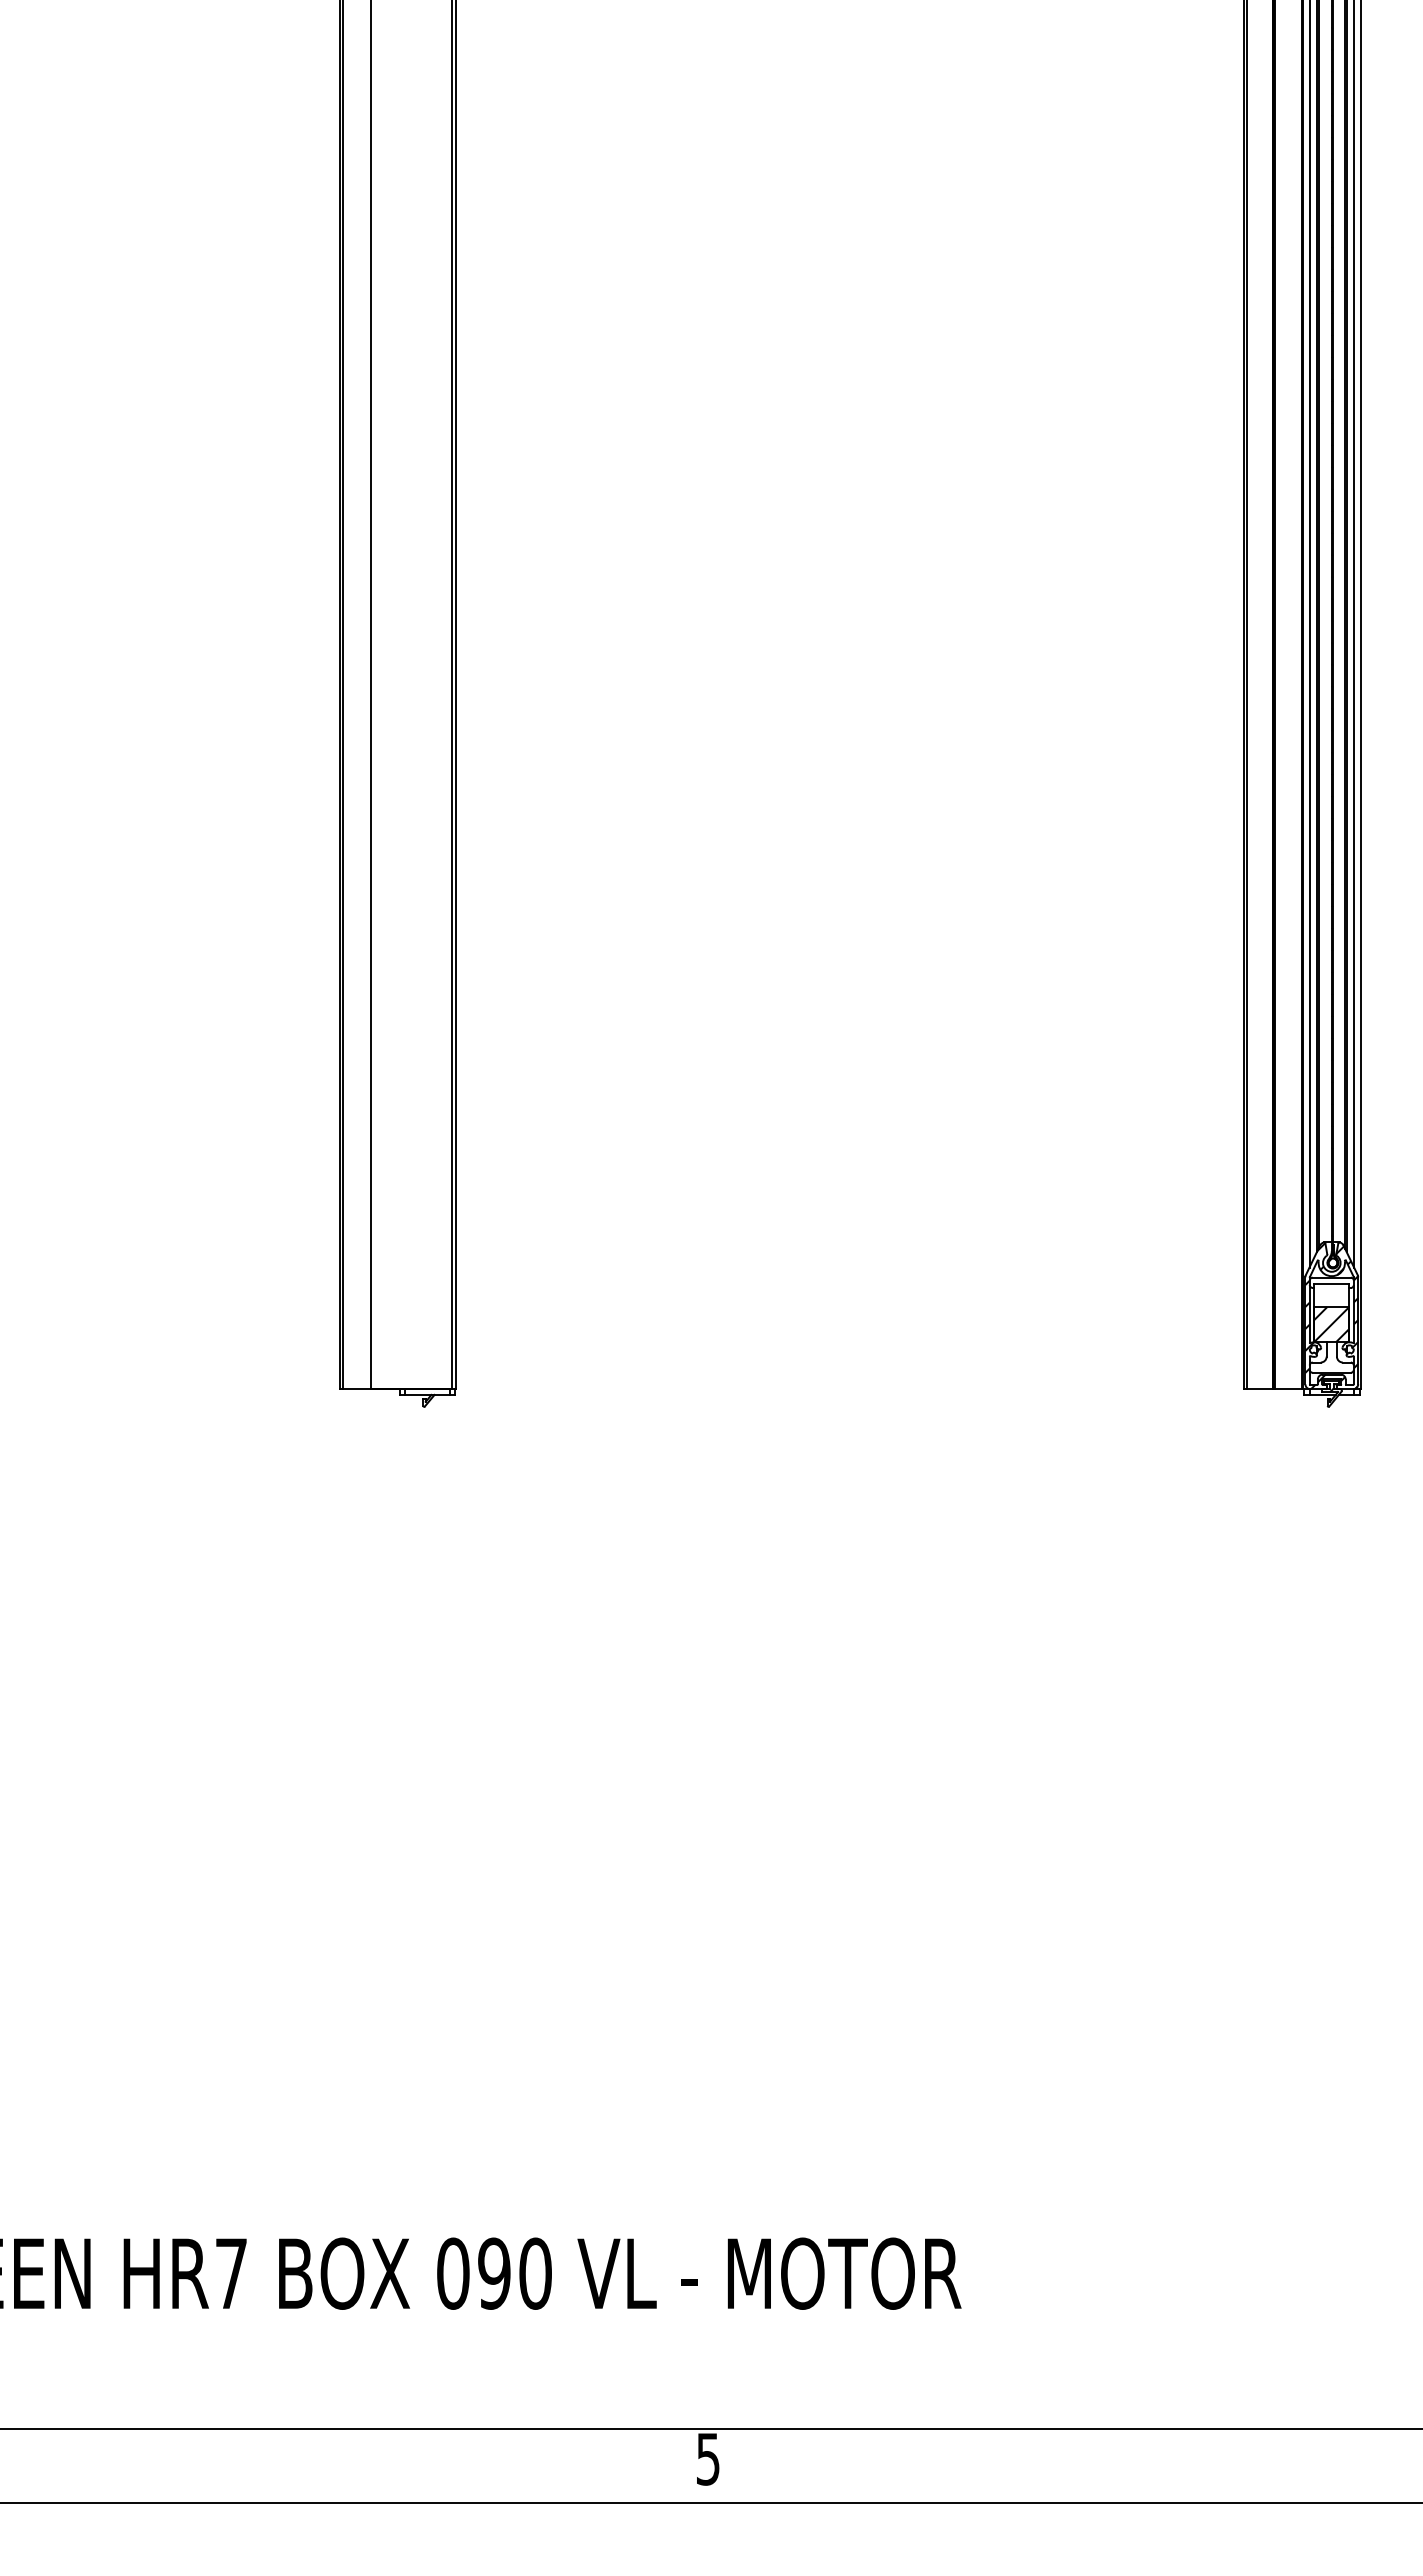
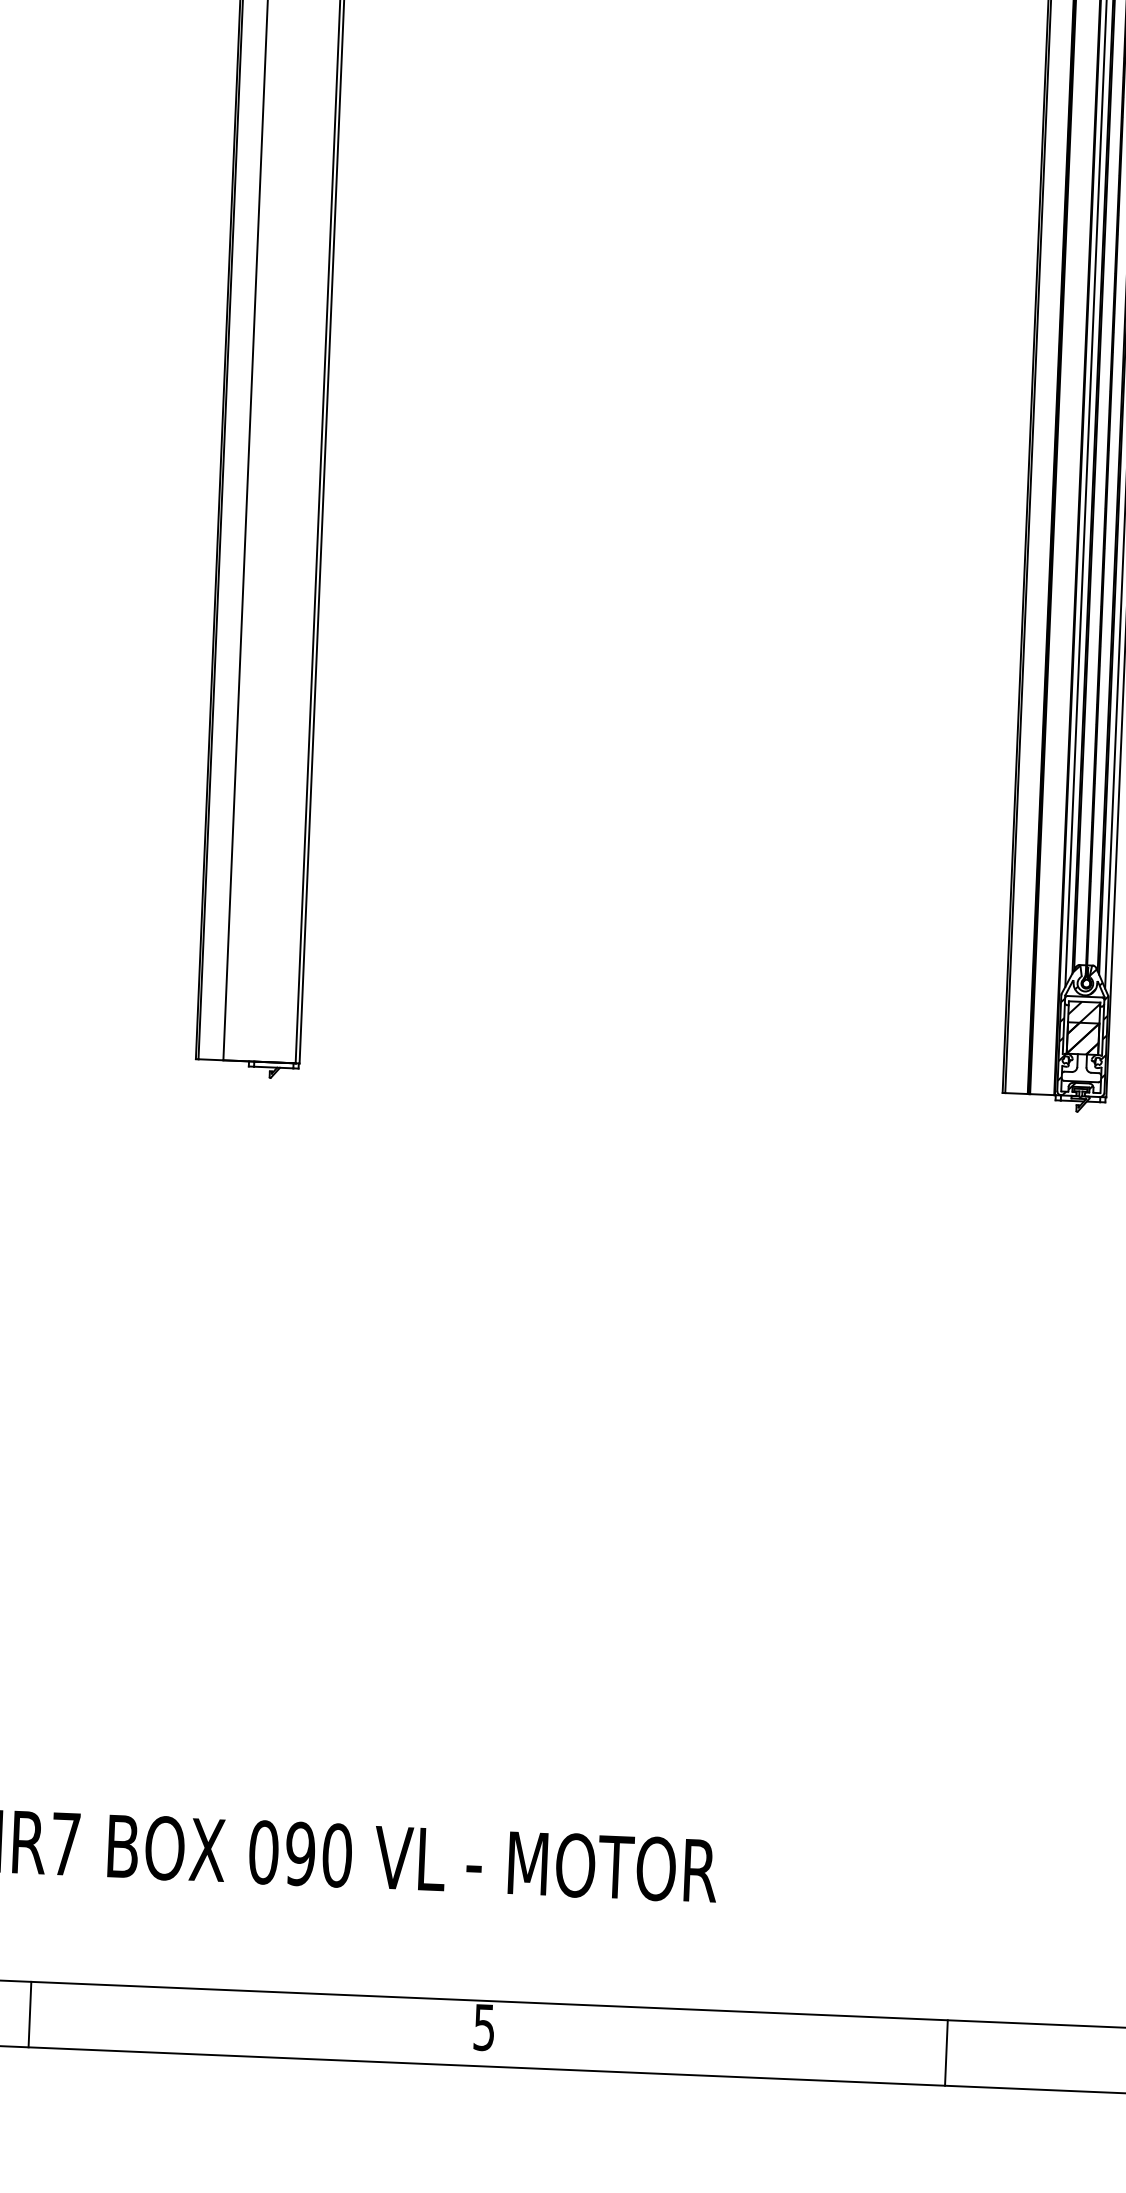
hatch: (1331, 1312) -> (1083, 1027), added
line: (199, 2465) -> (30, 2014), added
line: (1226, 2465) -> (946, 2052), added

